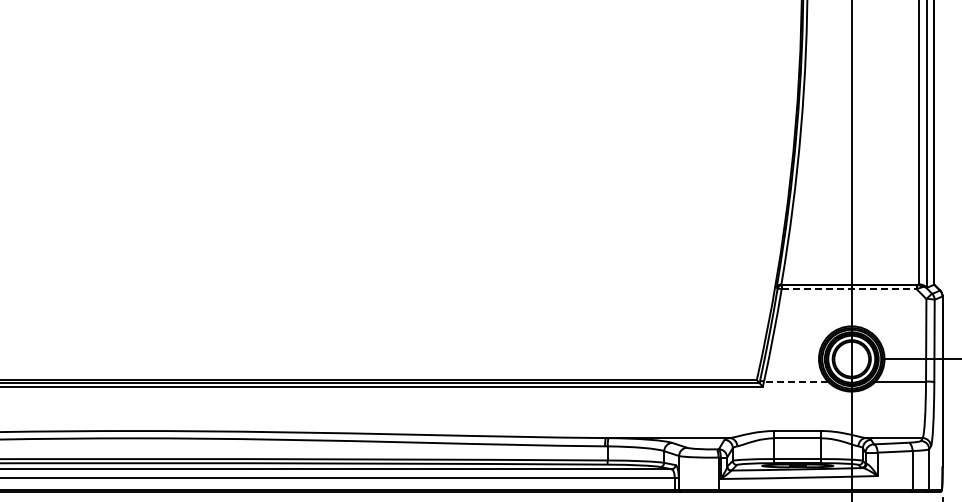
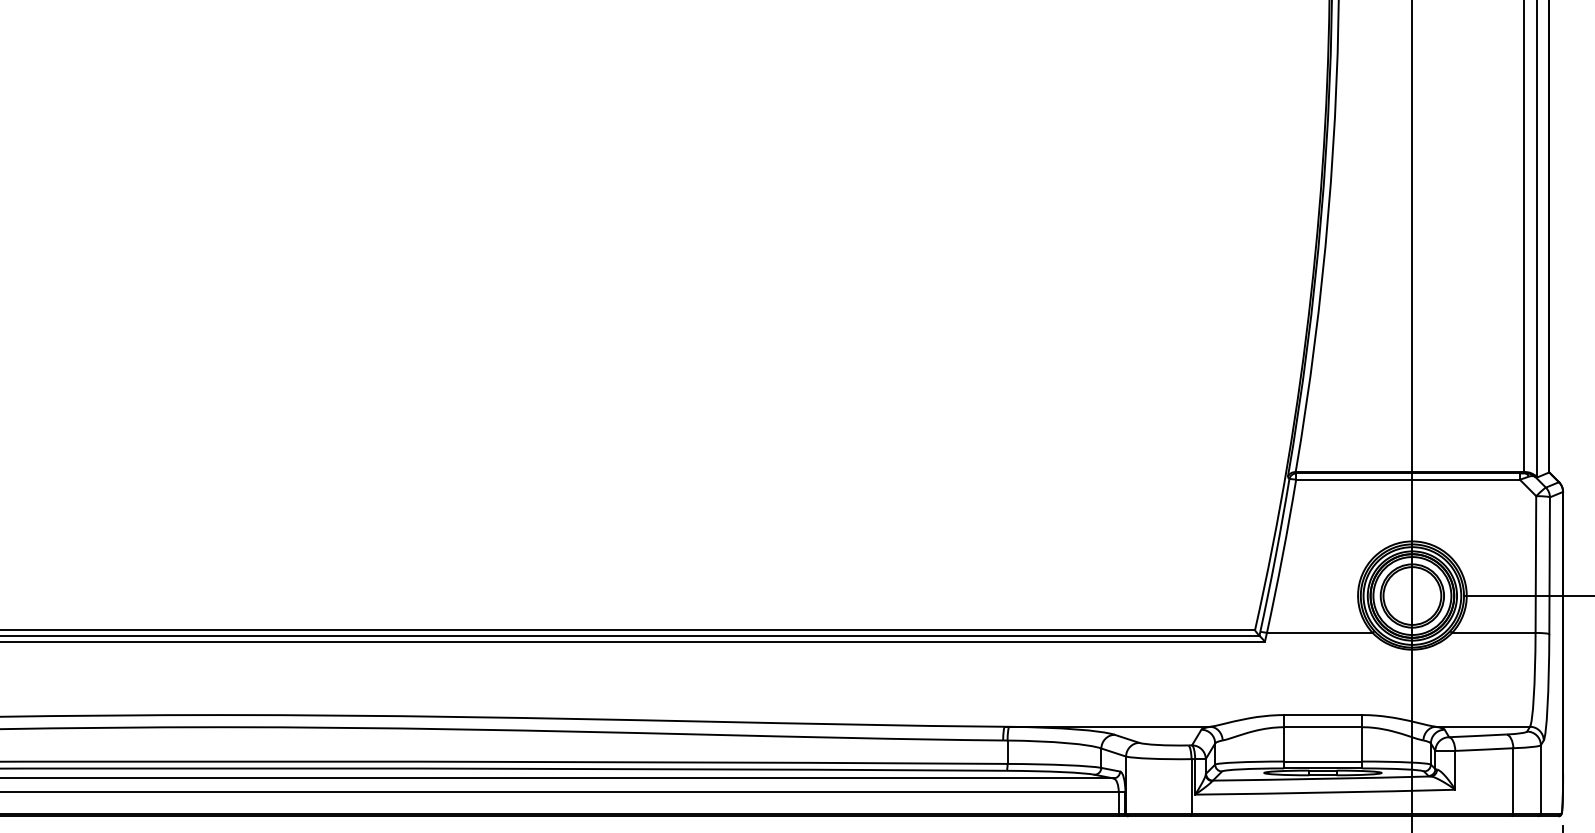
line: (849, 289) -> (1408, 480), dashed -> solid
line: (795, 381) -> (1319, 632), dashed -> solid

